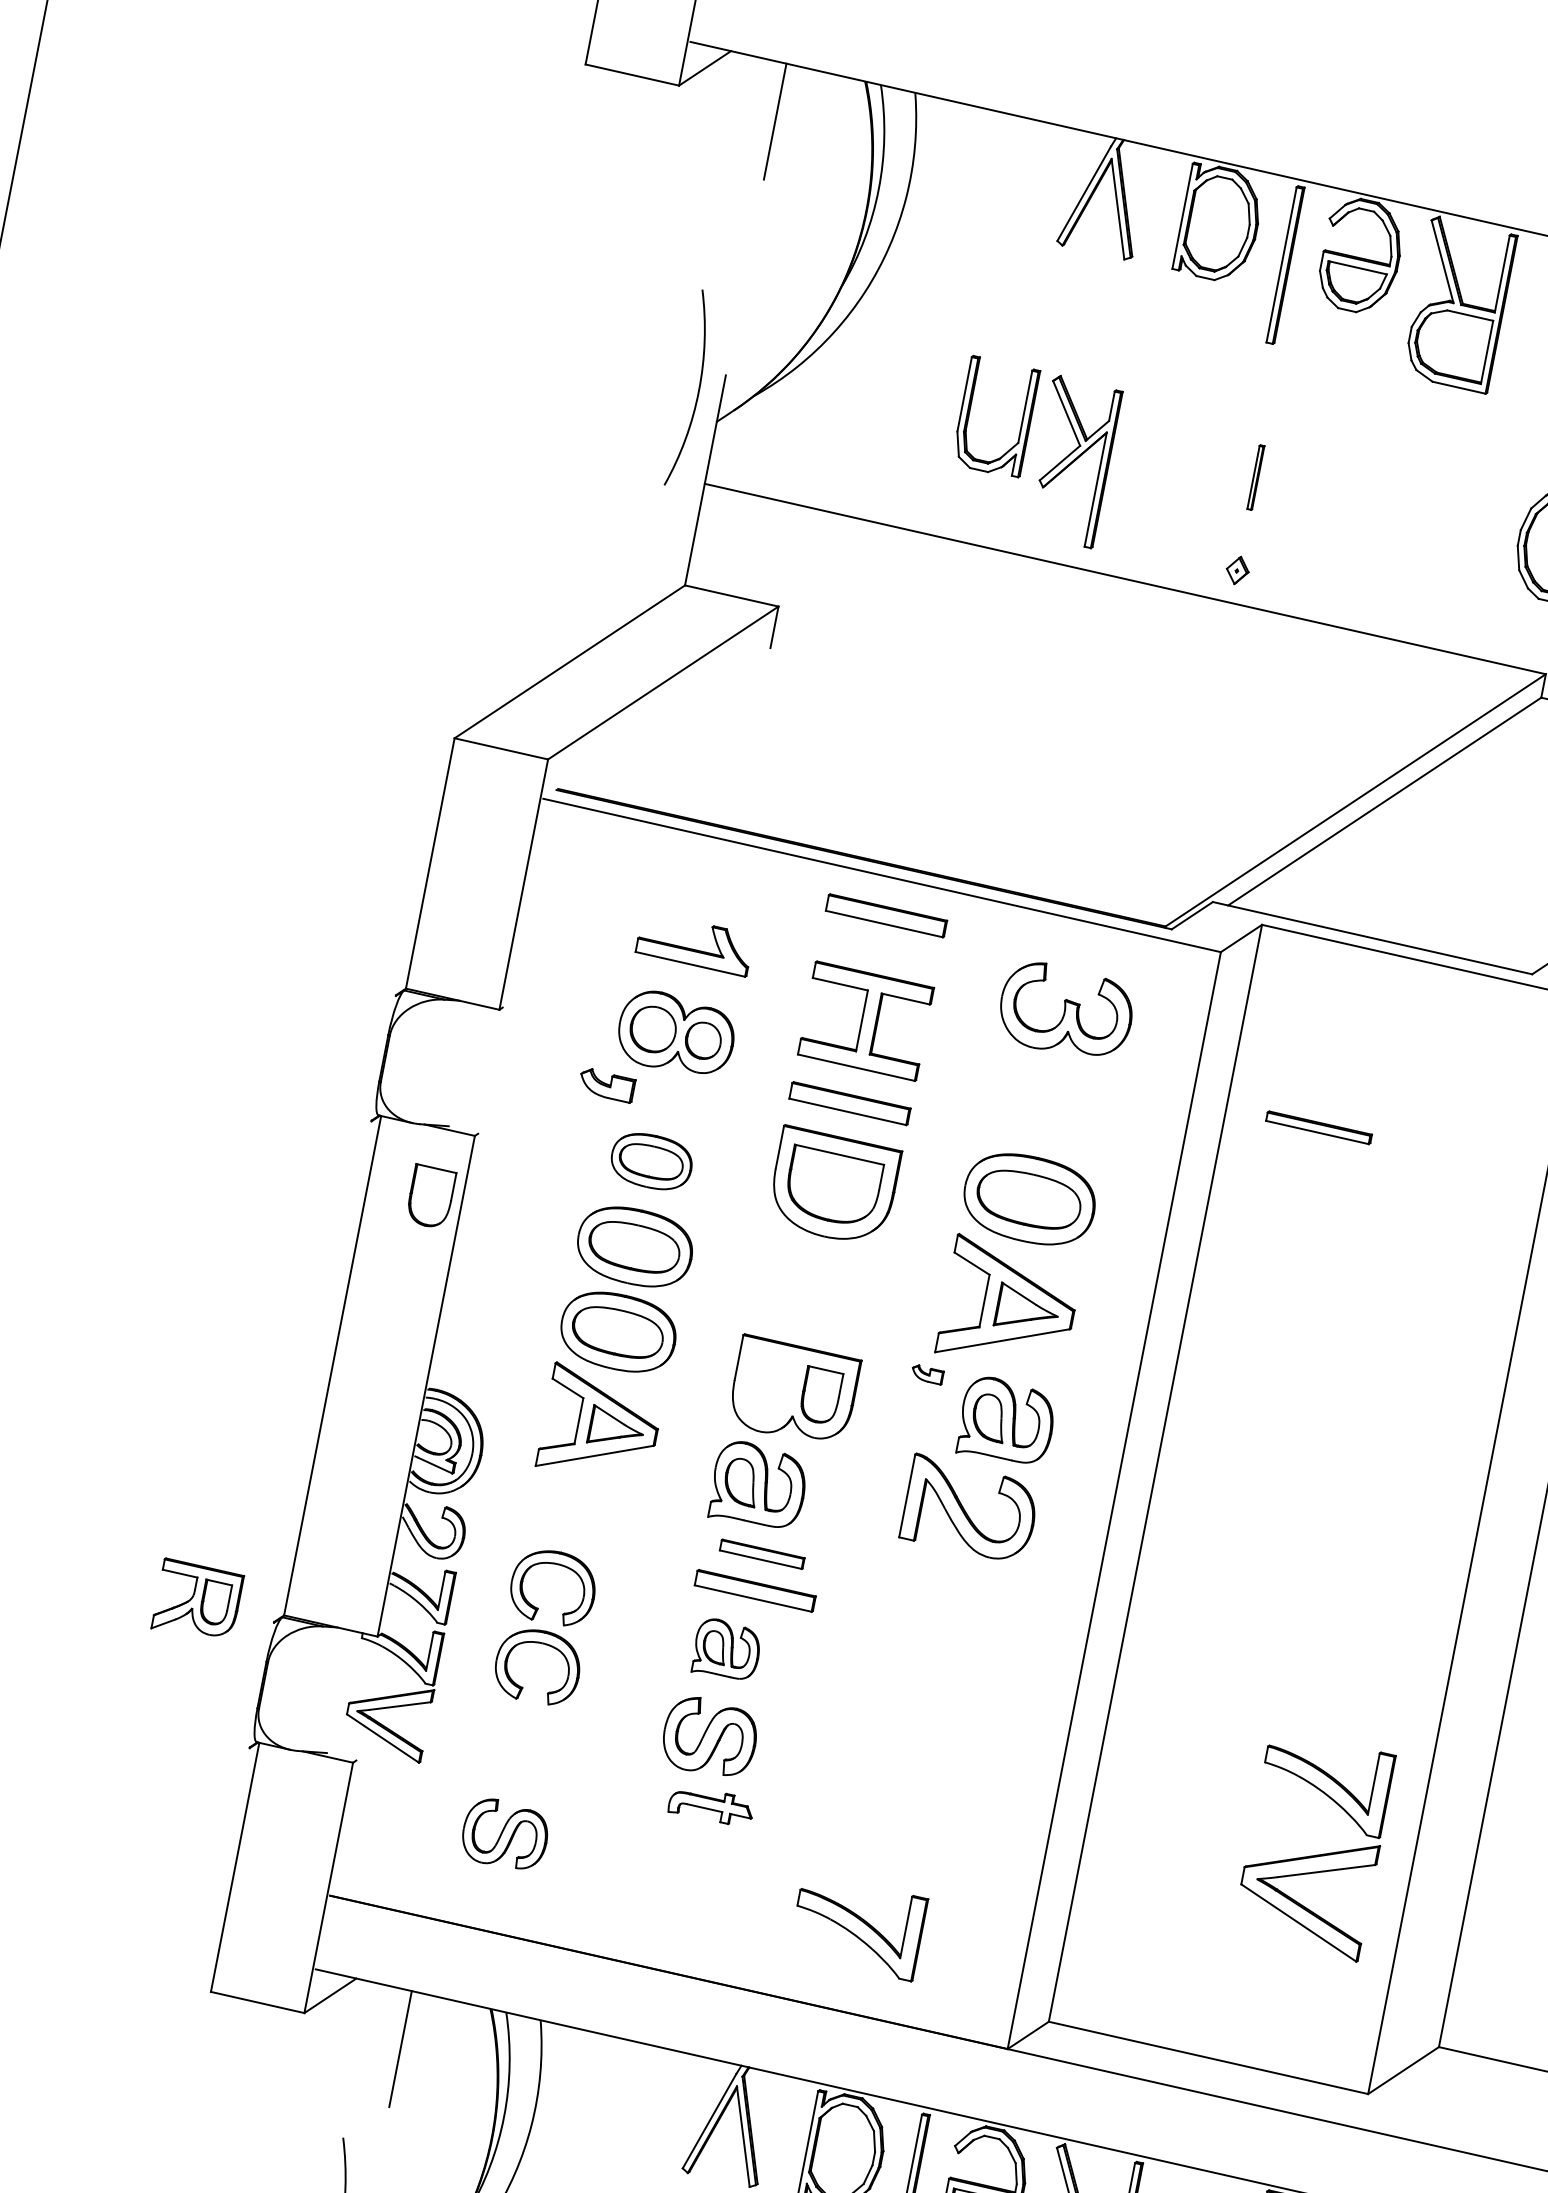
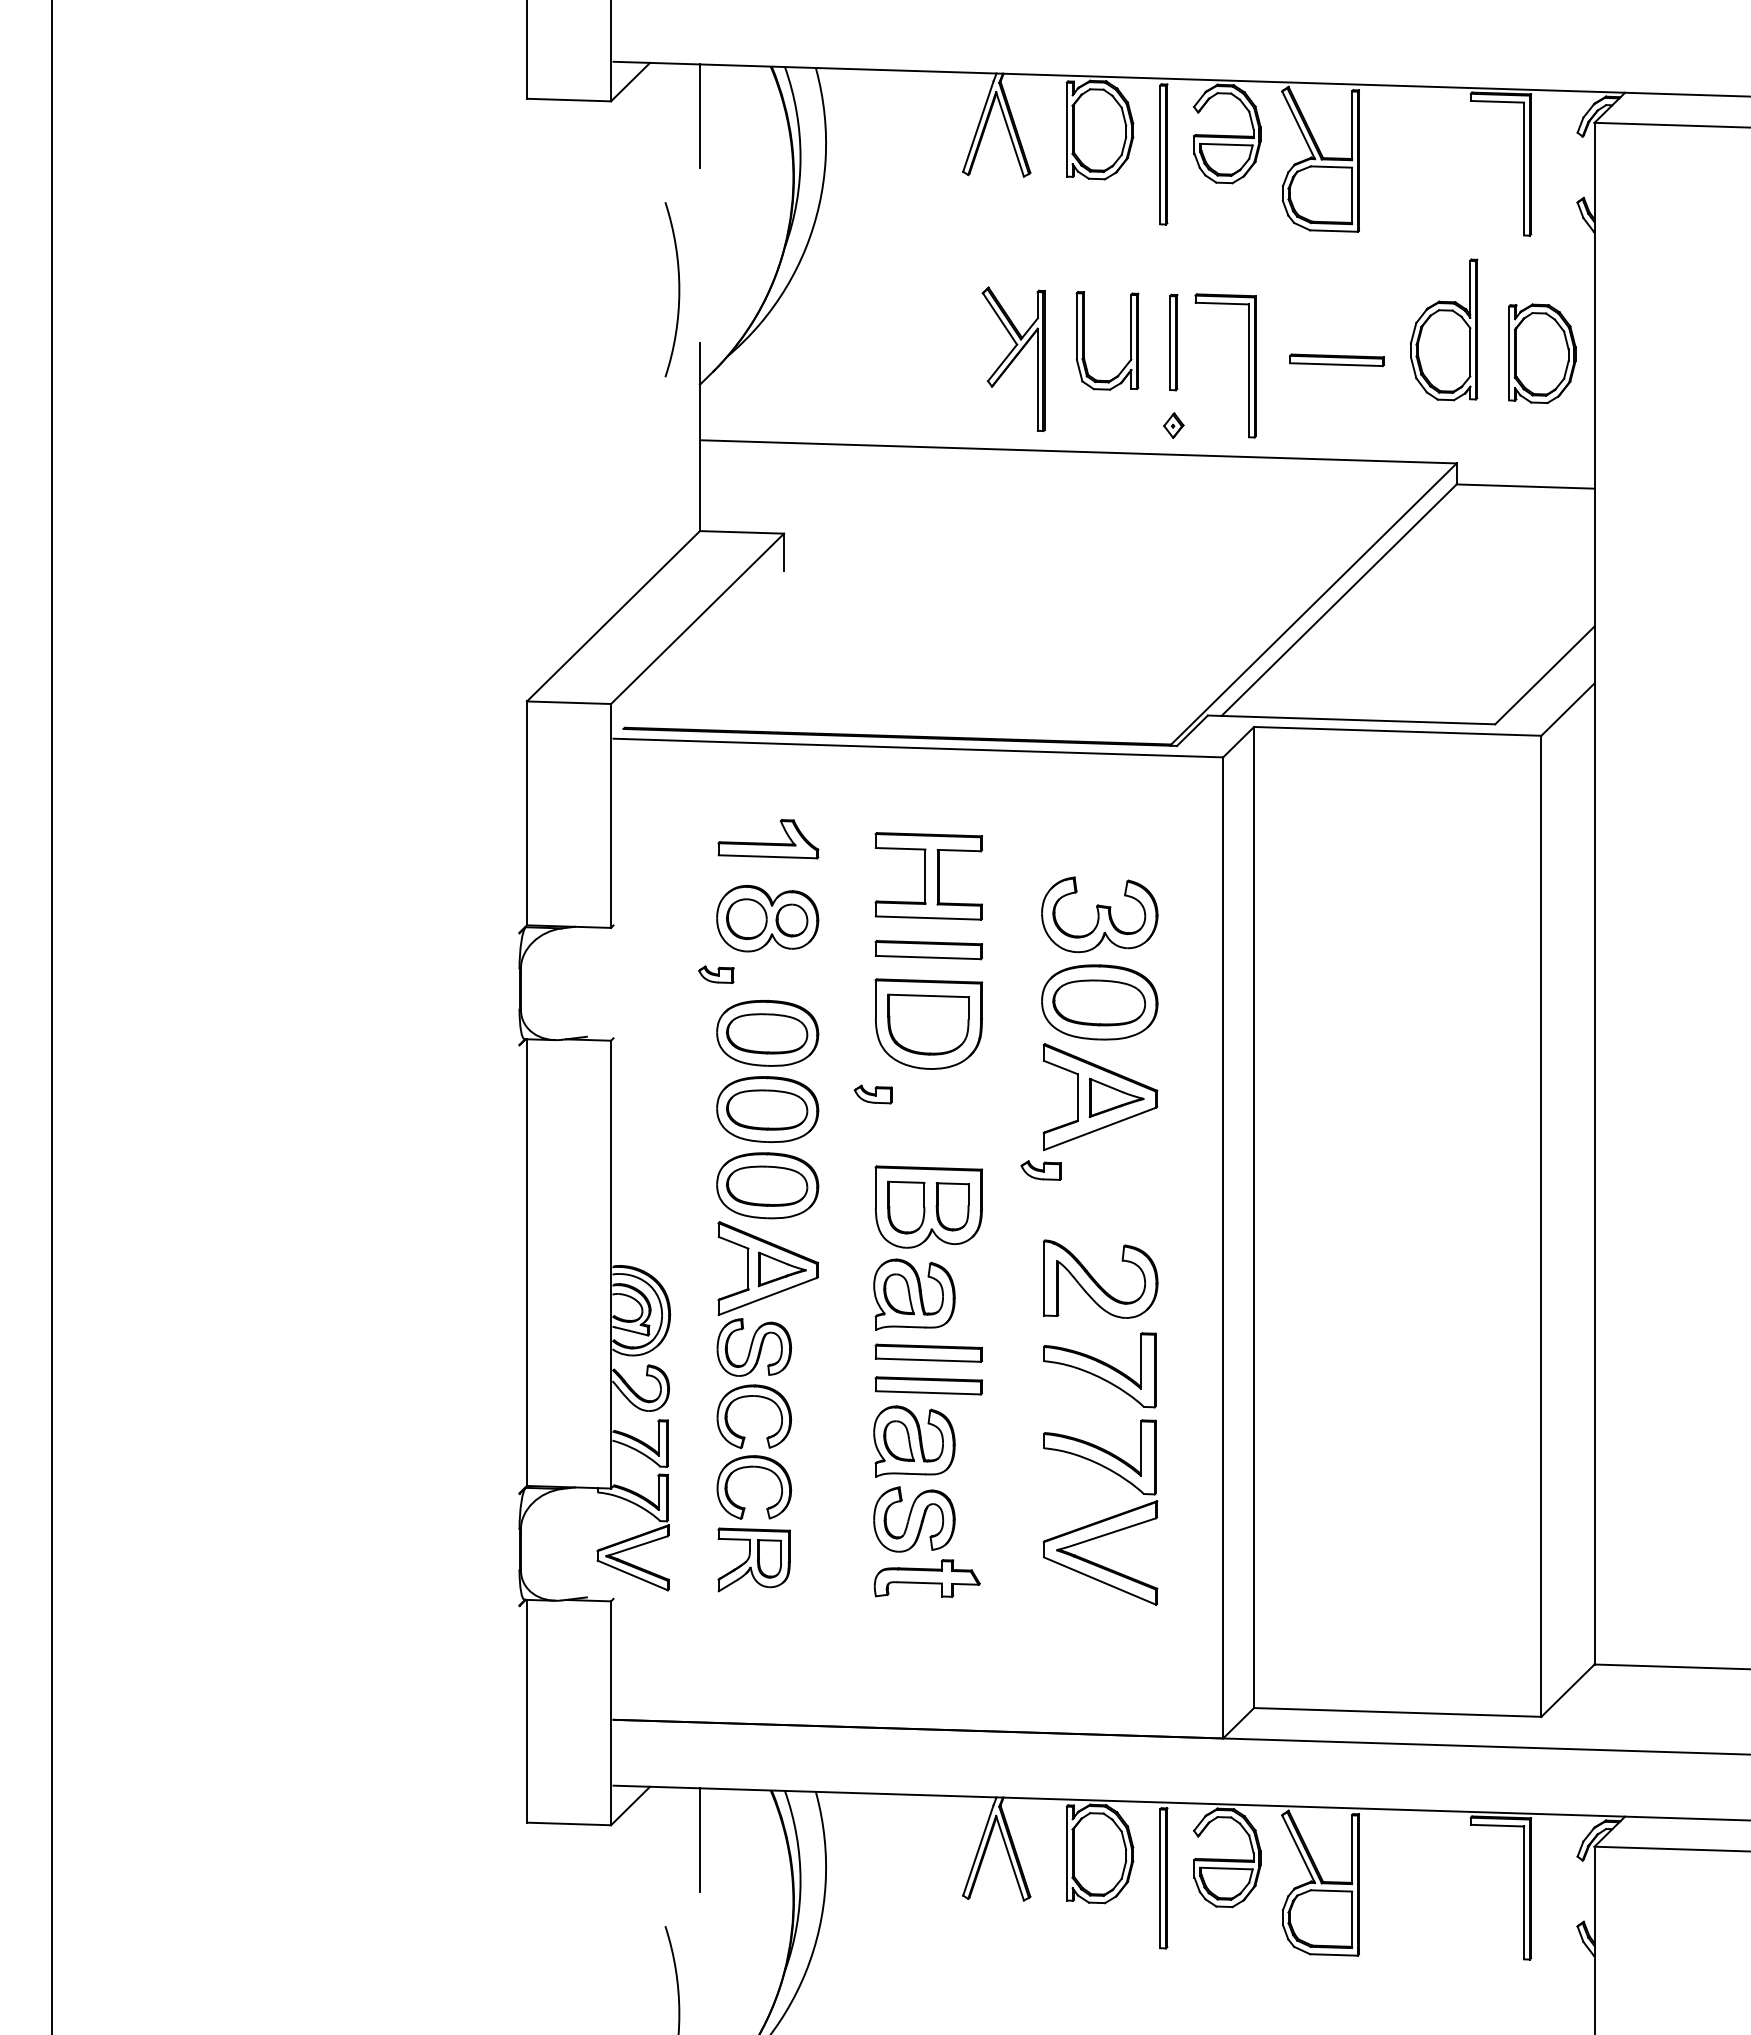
curve: (698, 390) -> (678, 289), moved
part: (970, 411) -> (1084, 340), moved
part: (1255, 477) -> (1173, 342), size x1.67
part: (1334, 519) -> (1248, 365), added
part: (885, 916) -> (928, 782), removed
part: (1066, 1010) -> (1099, 914), moved
part: (607, 1084) -> (716, 974), size x0.71
part: (1318, 1127) -> (1336, 360), moved
part: (651, 1160) -> (767, 1032), size x1.43
part: (431, 1196) -> (906, 1207), moved
part: (755, 1252) -> (872, 1094), added
part: (926, 1374) -> (1040, 1170), size x1.43
part: (1007, 1421) -> (1117, 1197), removed
part: (762, 1553) -> (928, 1352), size x1.43
part: (197, 1600) -> (753, 1559), moved
part: (727, 1649) -> (914, 1441), size x1.43
part: (710, 1805) -> (926, 1578), size x1.43
part: (505, 1834) -> (754, 1347), moved
part: (1315, 1854) -> (1102, 1519), moved
part: (857, 1928) -> (1099, 1370), moved

